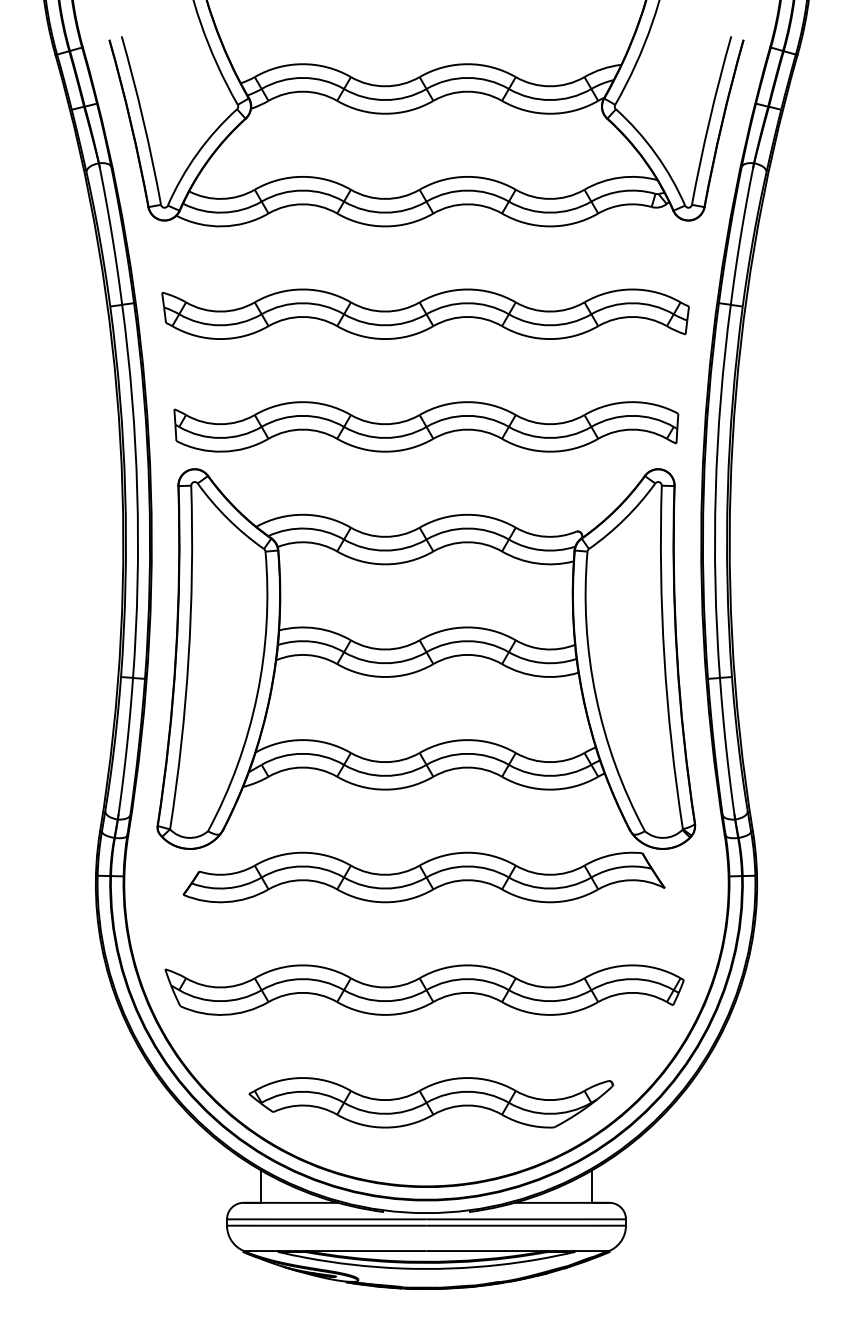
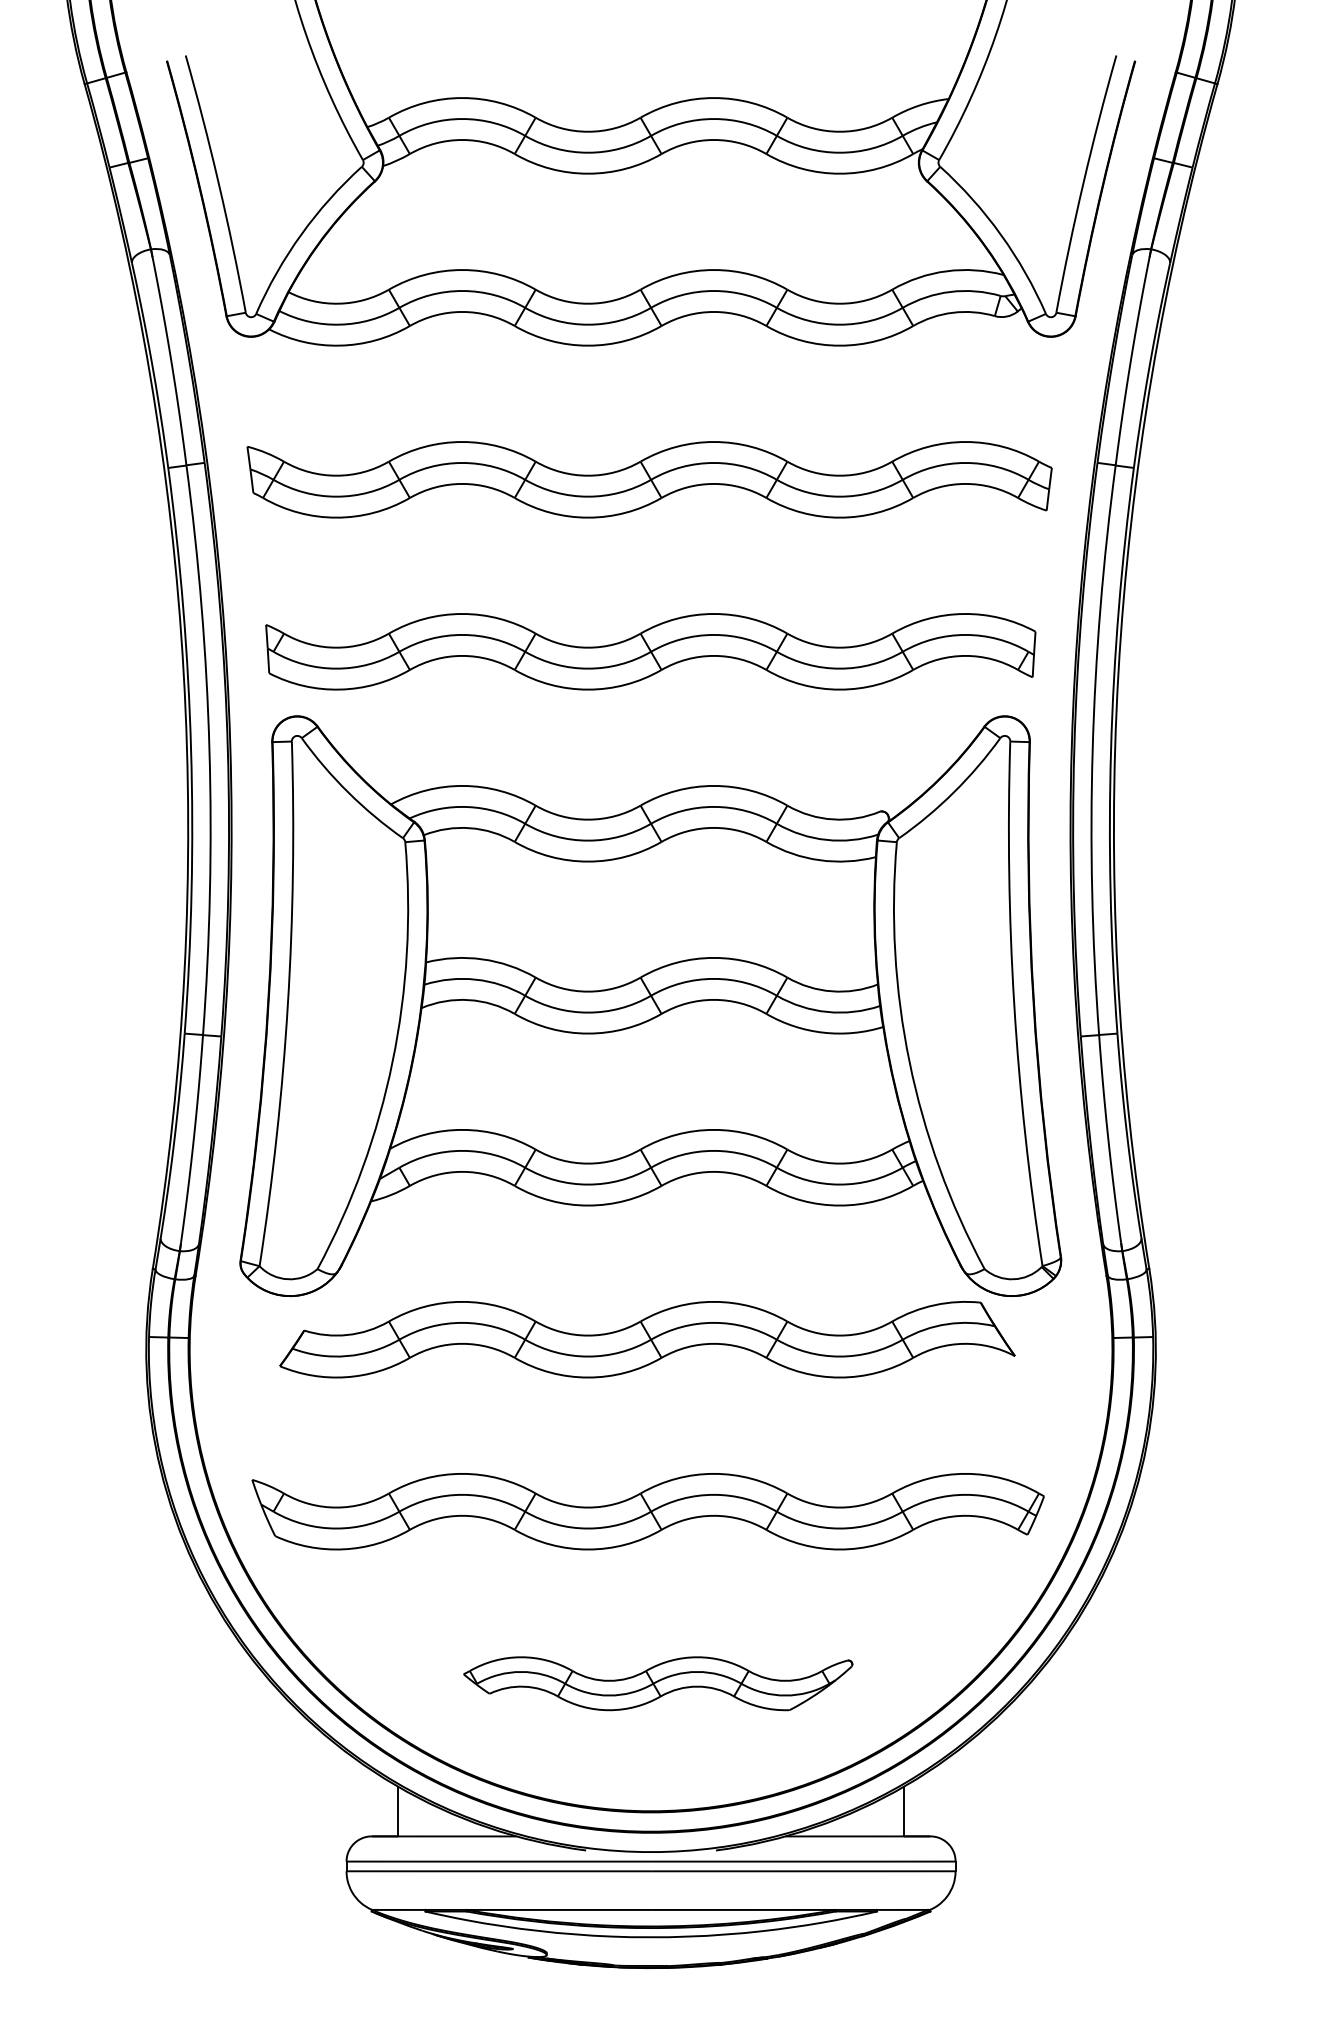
part: (431, 1102) -> (658, 1683), size x0.7

